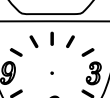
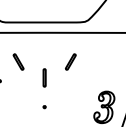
part: (51, 38) -> (43, 77), moved
part: (87, 52) -> (95, 77), removed

